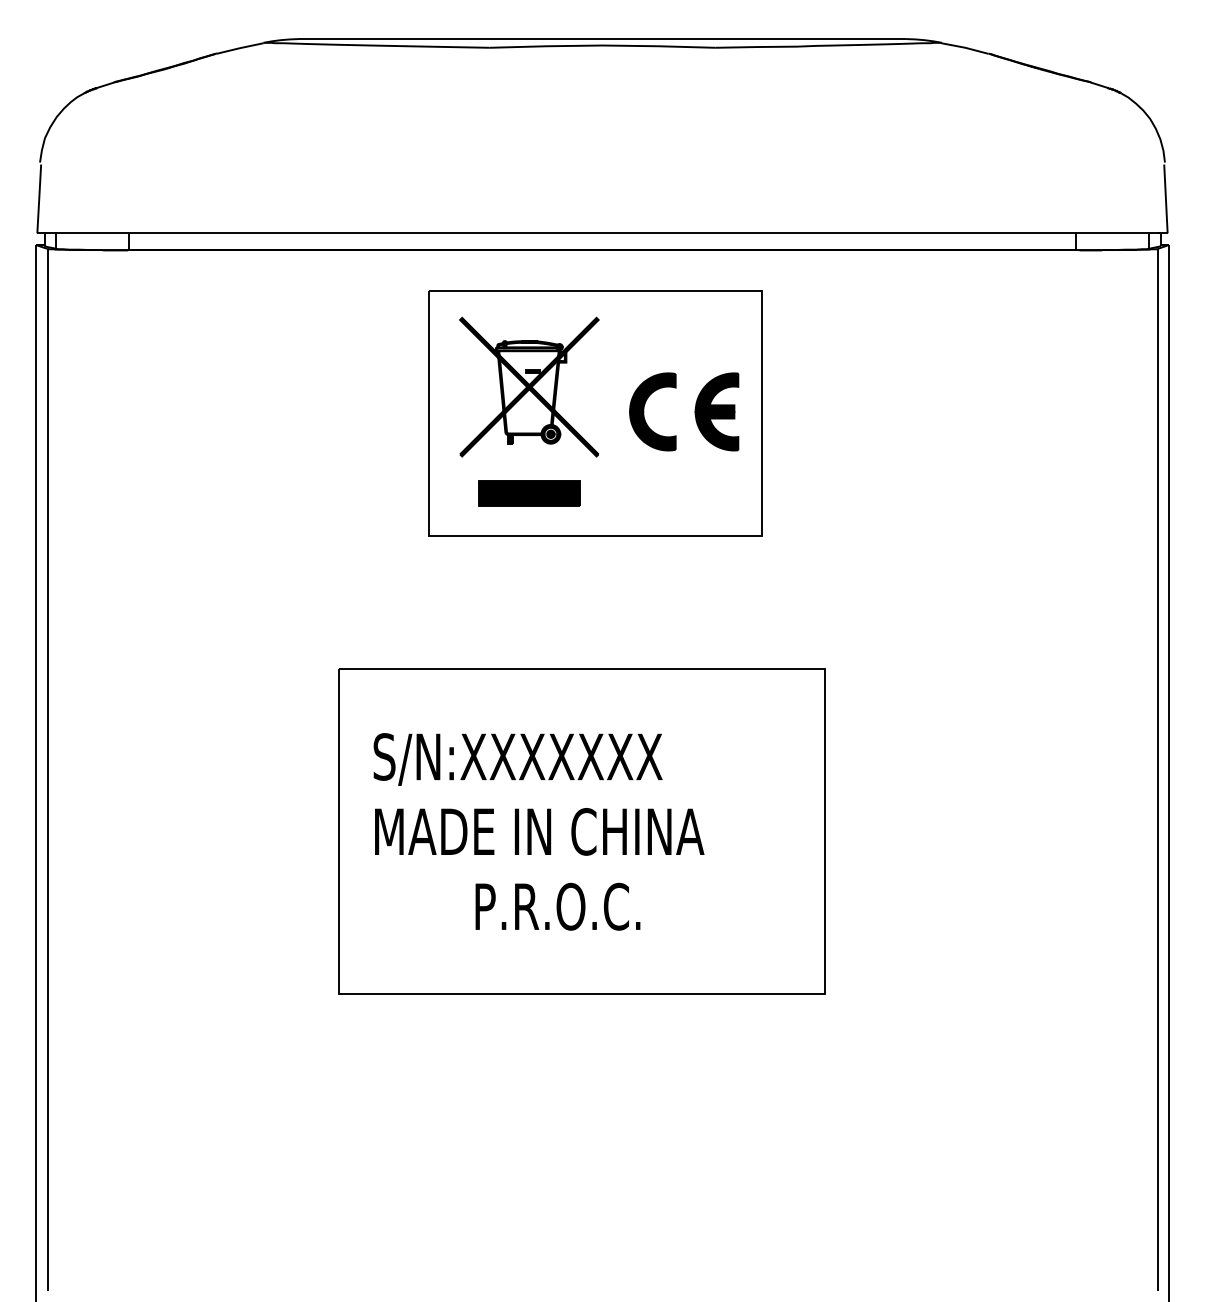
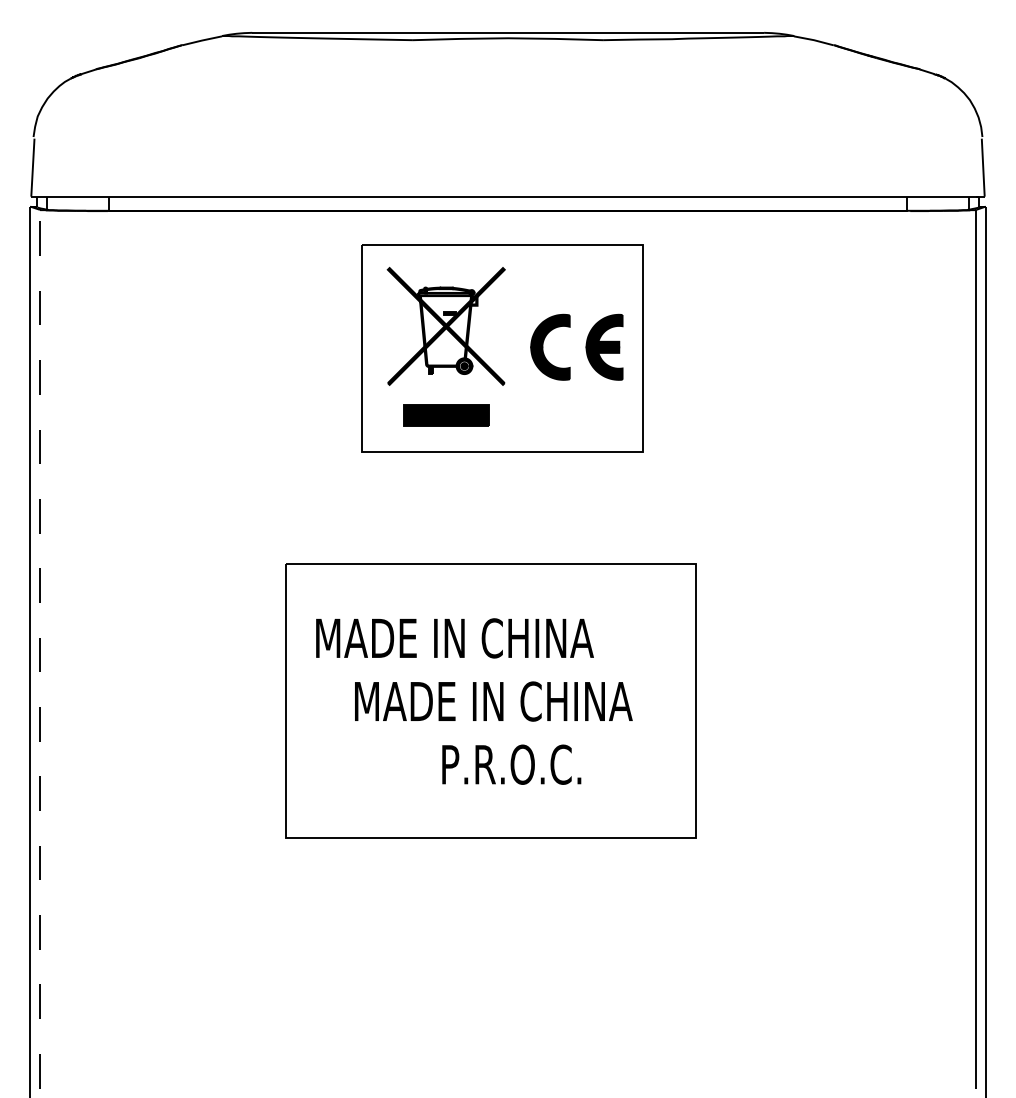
text: (538, 759) -> (454, 640), S/N:XXXXXXX -> MADE IN CHINA
line: (47, 769) -> (39, 648), solid -> dashed
text: (539, 831) -> (493, 701), moved
text: (557, 906) -> (511, 764), moved

